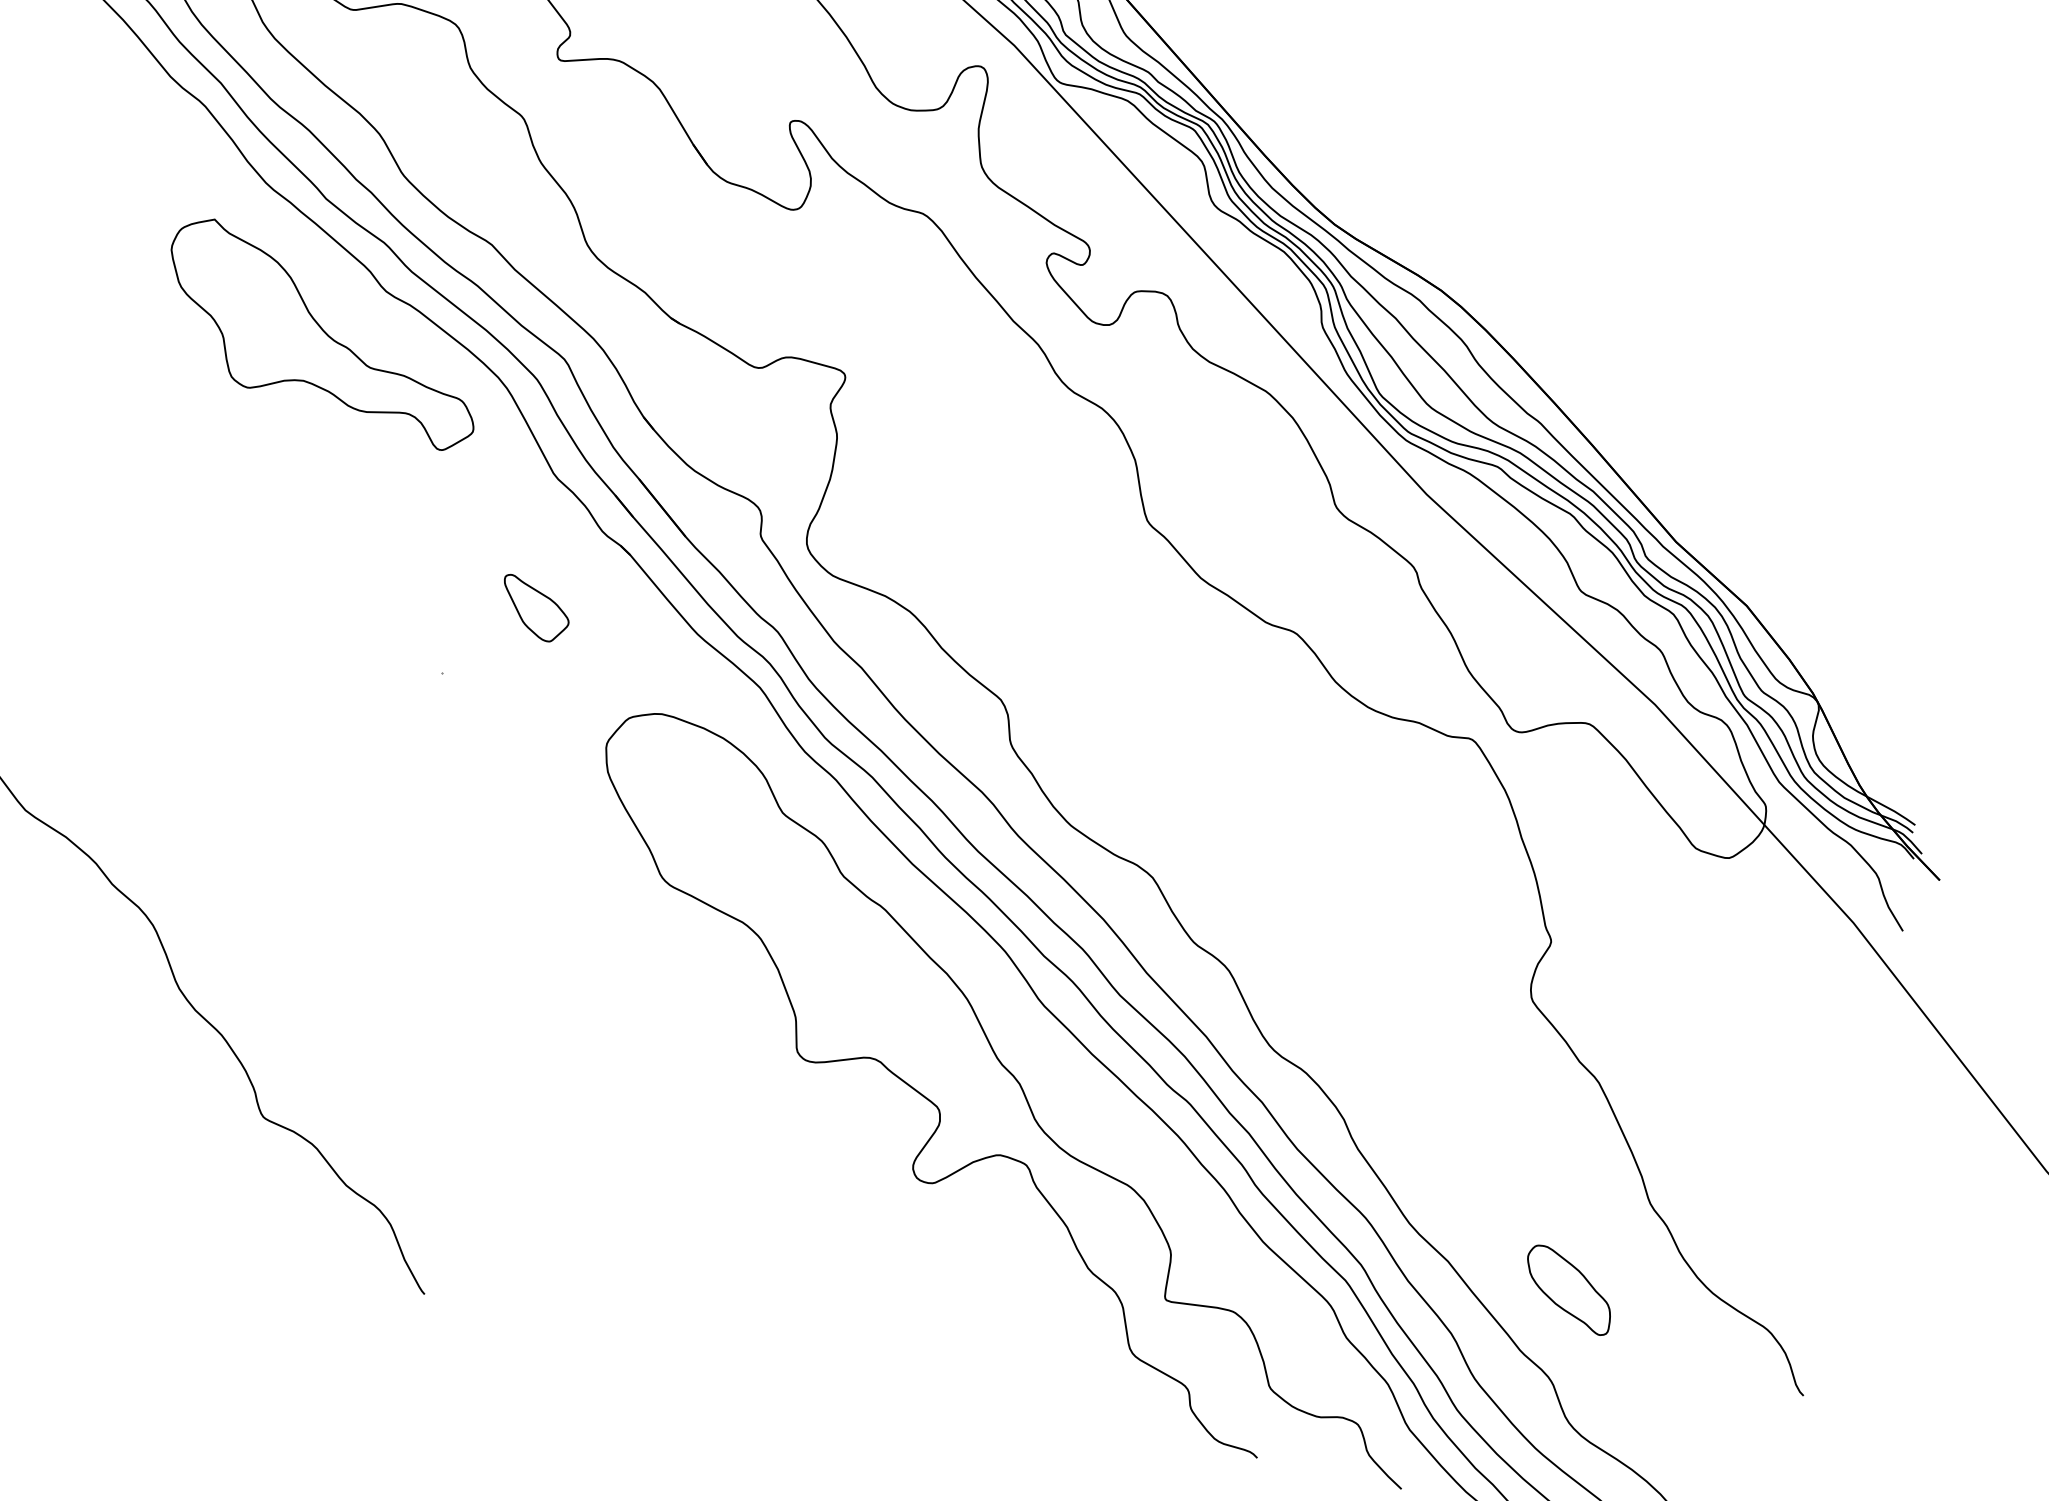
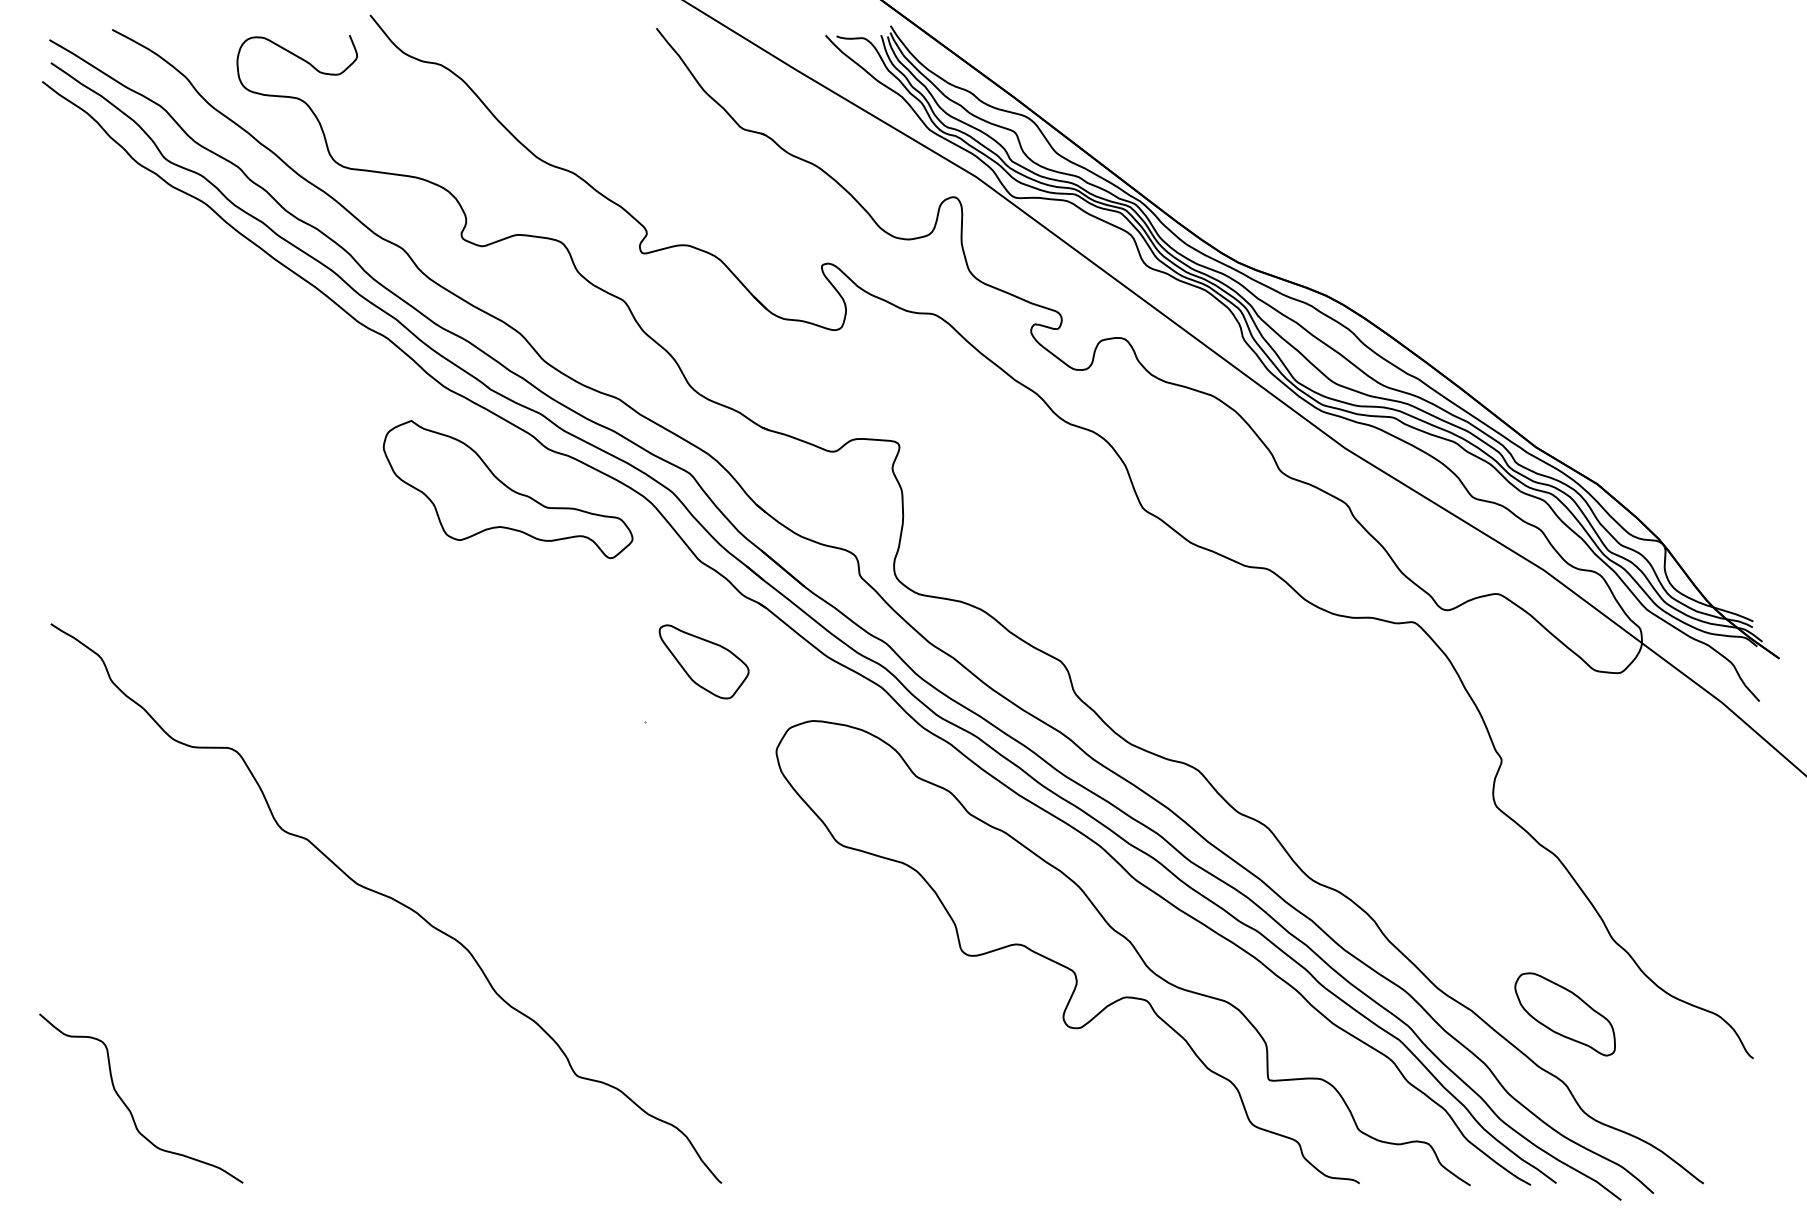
part: (534, 608) -> (703, 661), size x1.67
part: (1568, 1289) -> (1564, 1014), size x1.43

